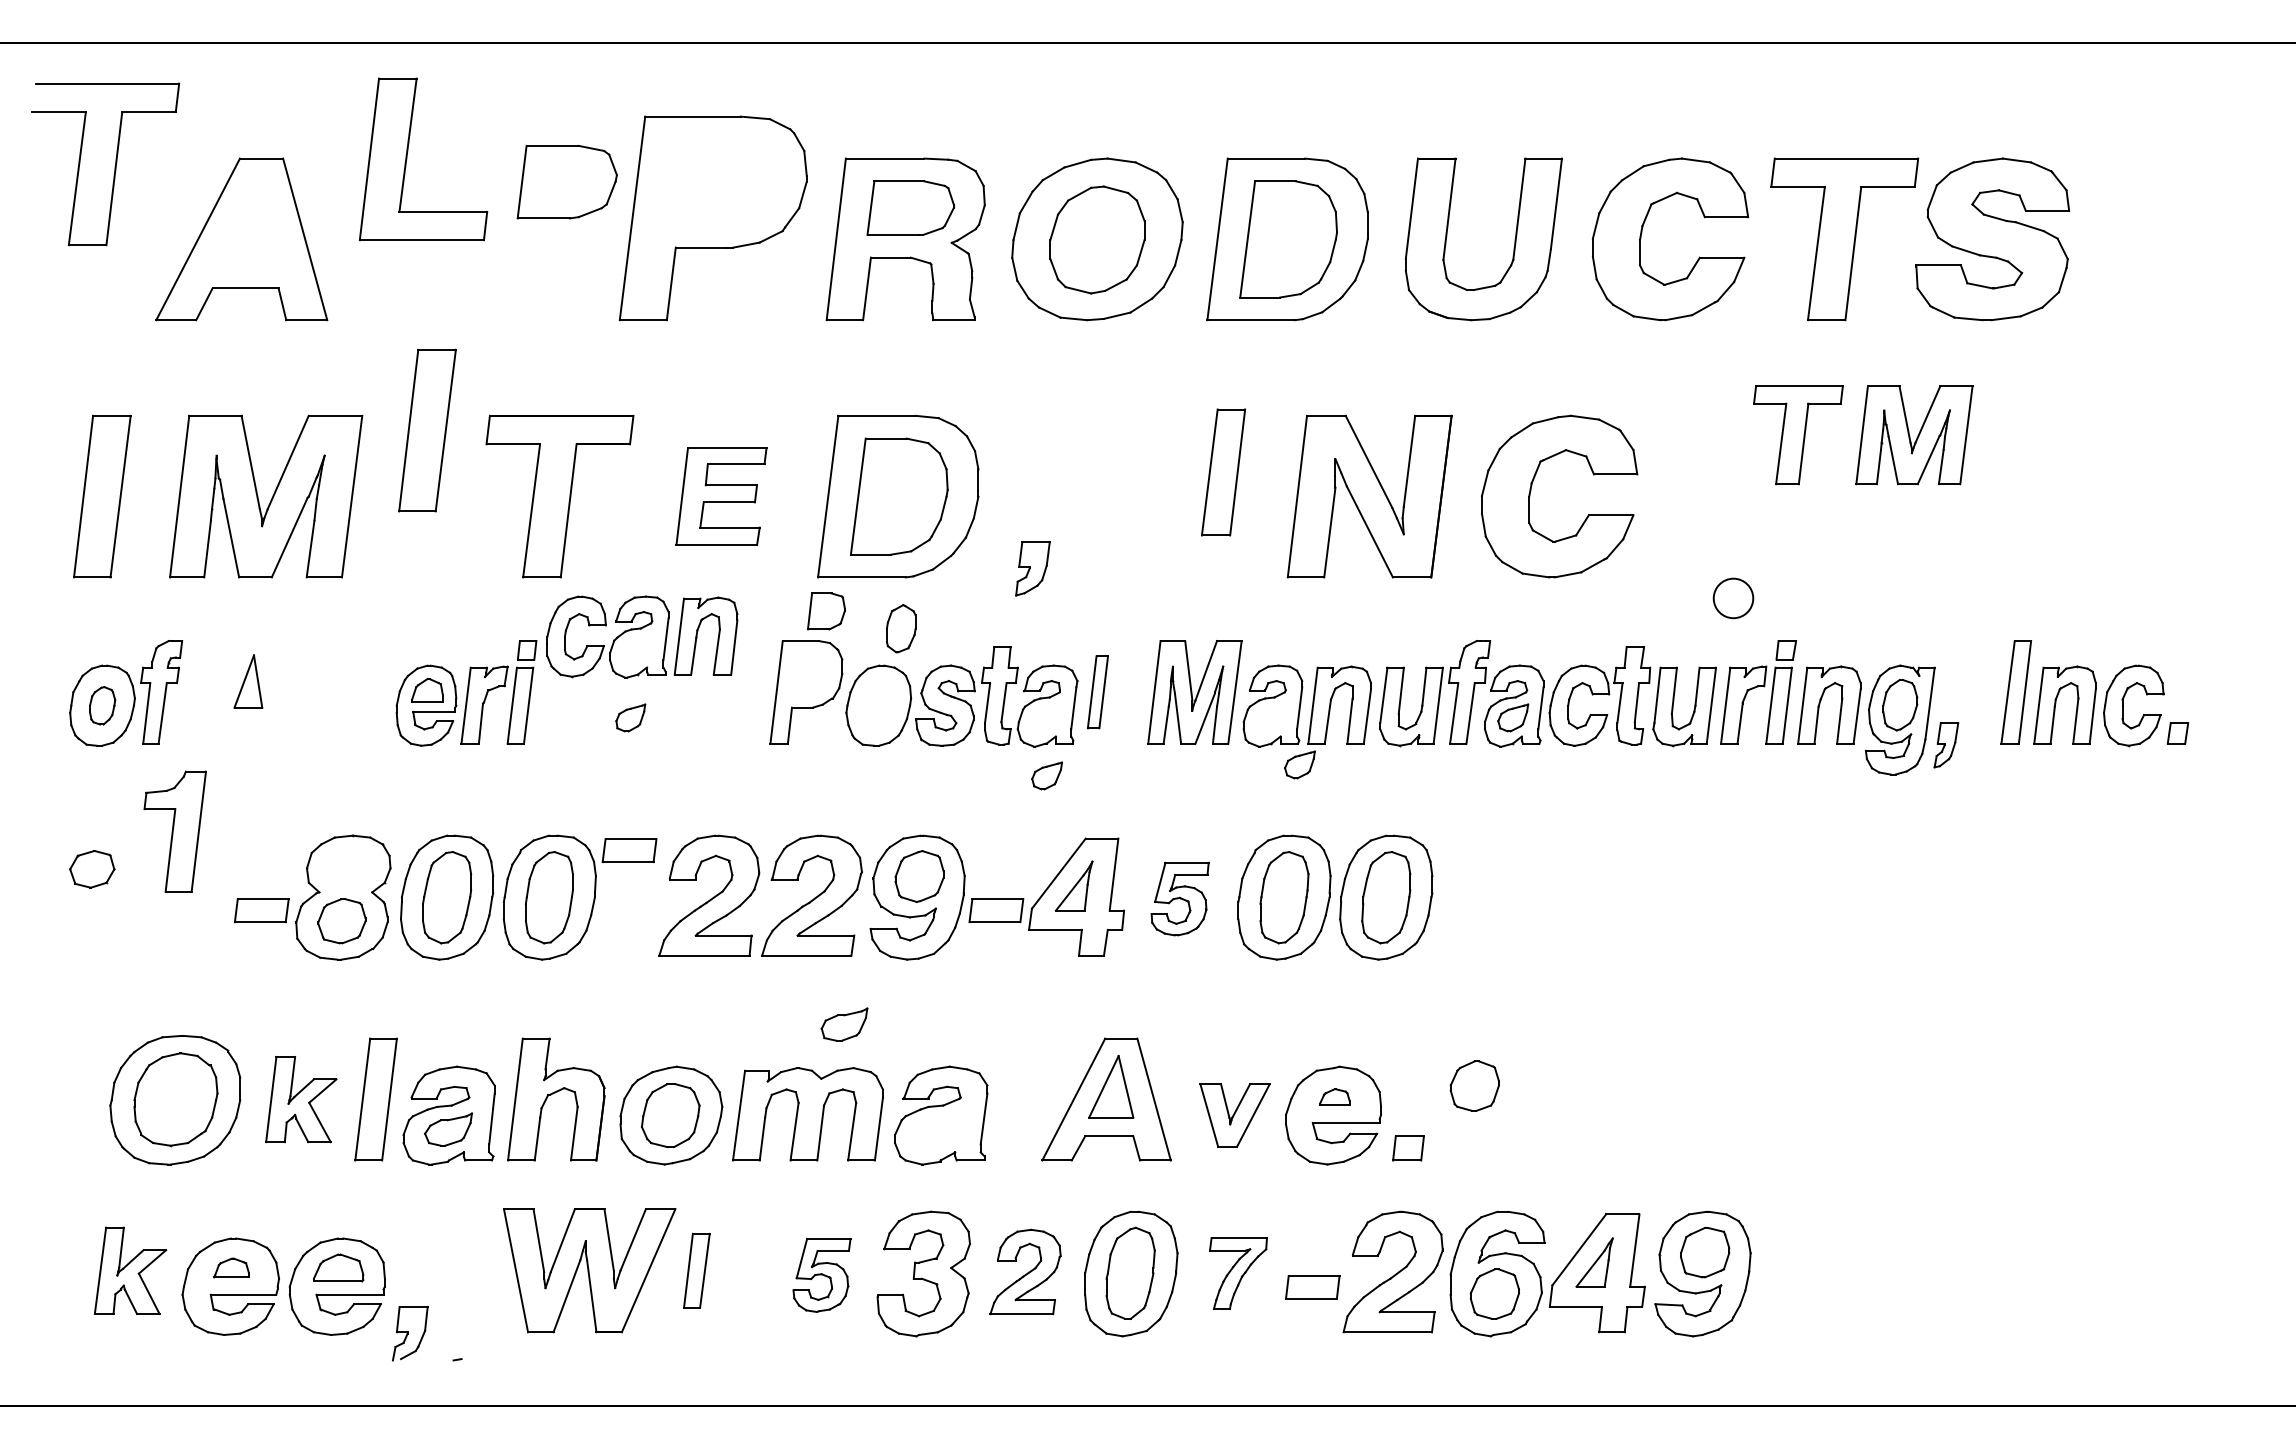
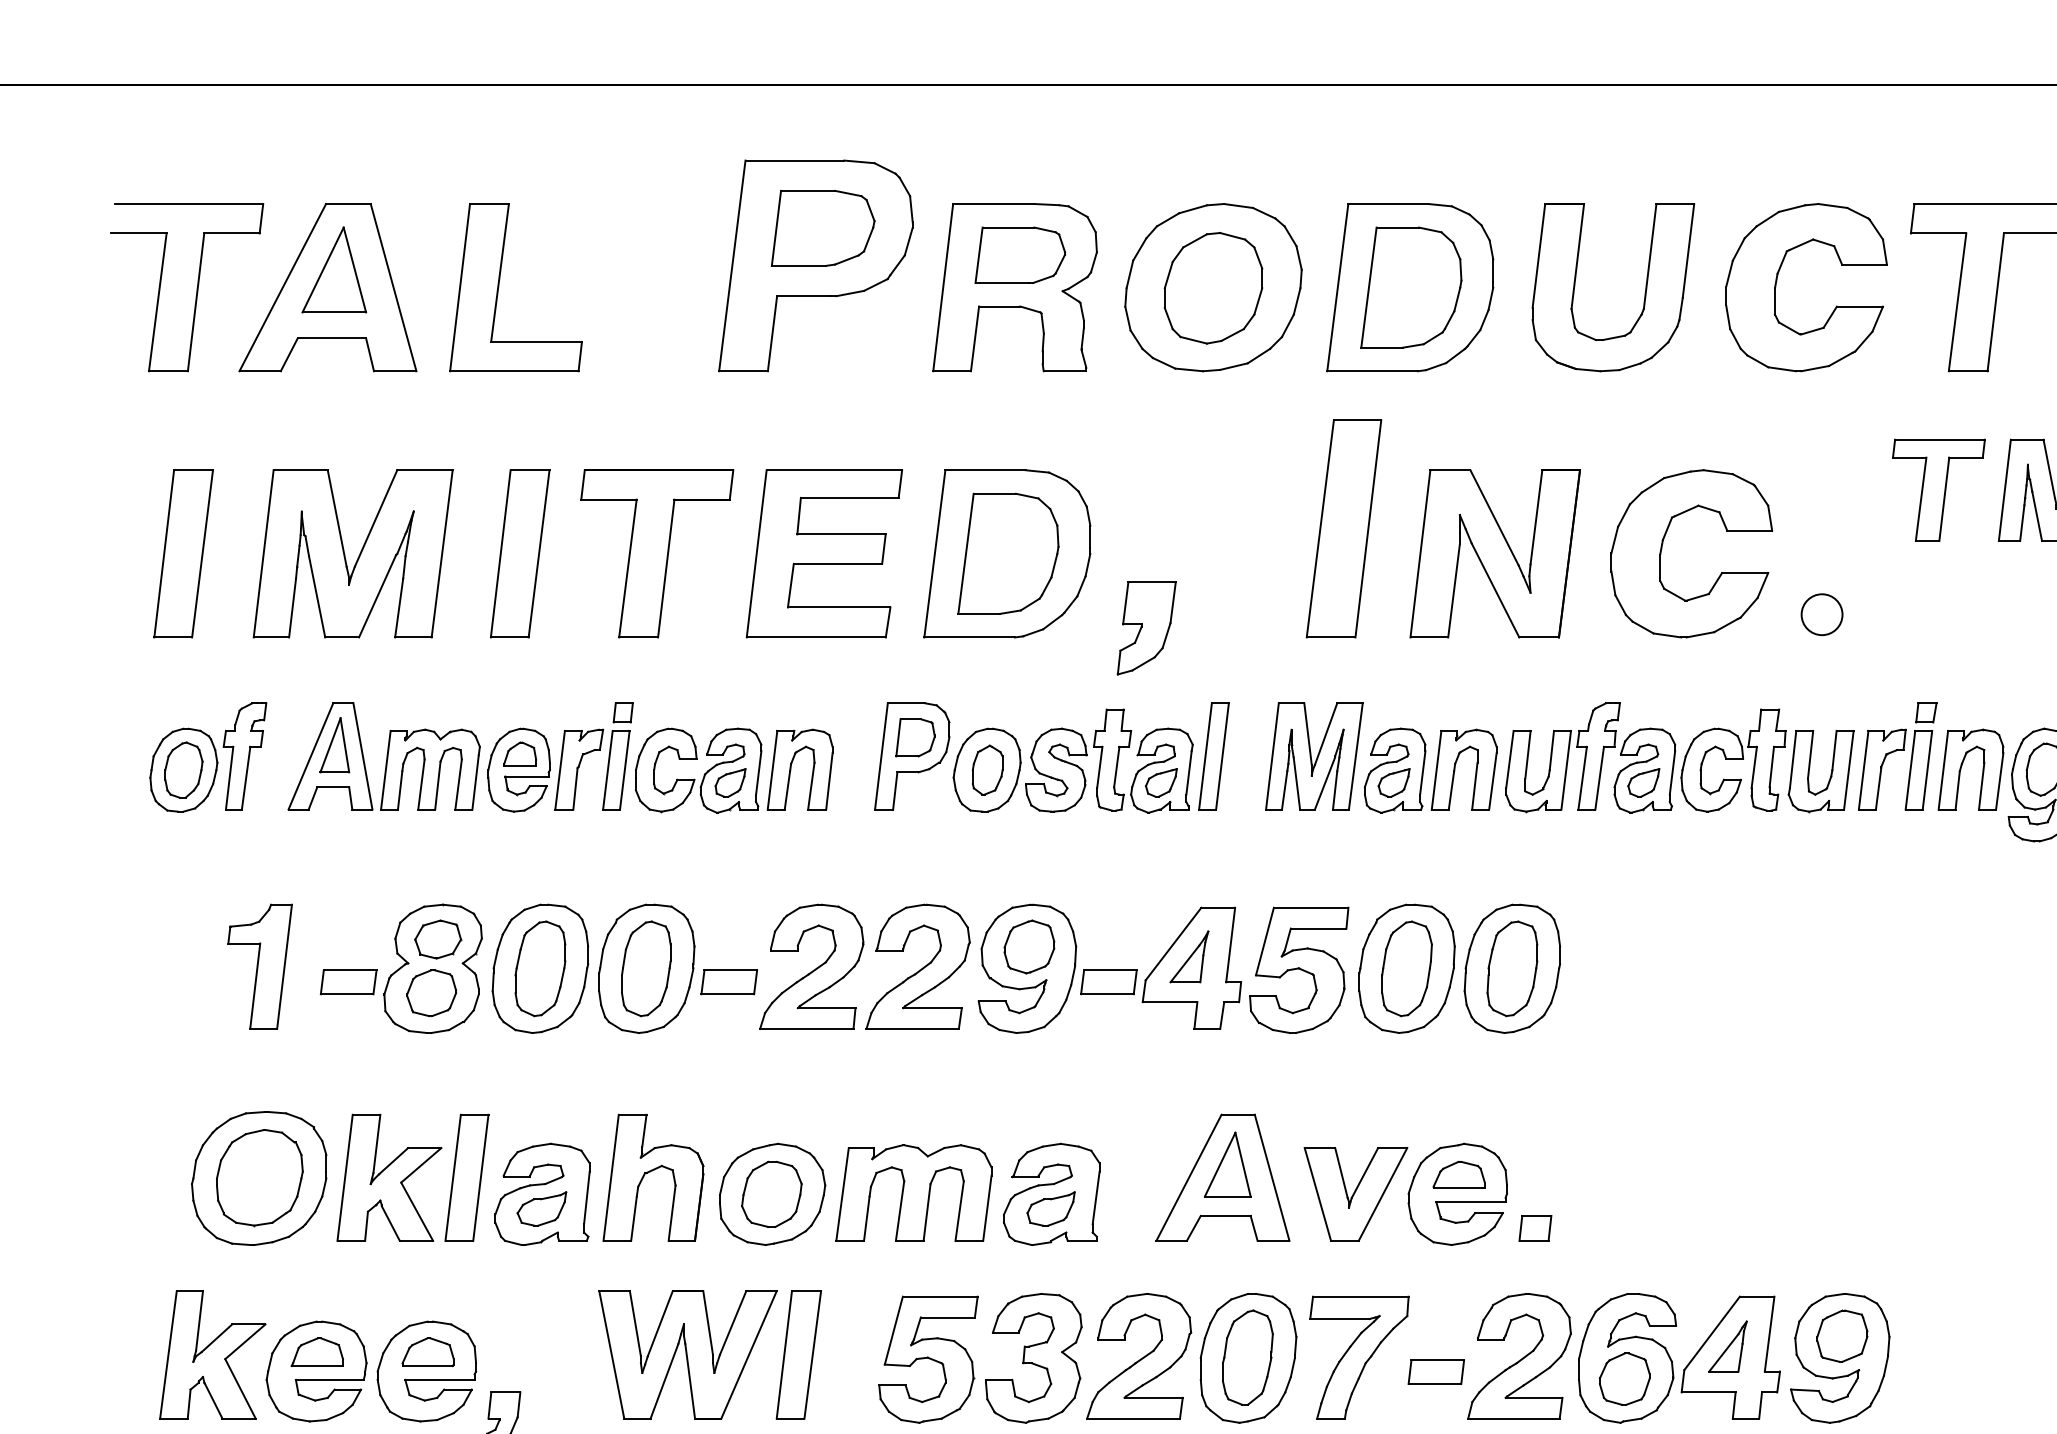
part: (407, 159) -> (499, 287), moved
part: (114, 166) -> (196, 289), moved
part: (566, 181) -> (822, 227), moved
part: (247, 222) -> (333, 270), added
part: (427, 430) -> (520, 553), moved
part: (1223, 472) -> (1343, 528), size x1.67
part: (721, 496) -> (824, 553), size x1.67
part: (1032, 568) -> (1146, 628), size x1.67
circle: (1733, 598) -> (1822, 614), moved
part: (826, 611) -> (915, 737), moved
part: (900, 628) -> (986, 769), moved
part: (642, 636) -> (734, 769), moved
part: (295, 692) -> (383, 756), added
part: (1097, 692) -> (1213, 756), size x1.43
part: (102, 705) -> (183, 769), size x1.43
part: (1299, 764) -> (1393, 782), moved
part: (1046, 775) -> (1160, 782), moved
part: (174, 831) -> (259, 966), moved
part: (629, 850) -> (729, 982), moved
part: (92, 869) -> (438, 939), moved
part: (1179, 898) -> (1298, 969), size x1.67
part: (844, 1024) -> (1051, 1208), moved
part: (1474, 1085) -> (1603, 1163), removed
part: (1334, 1096) -> (1458, 1174), size x1.67
part: (301, 1099) -> (389, 1177), size x1.43
part: (1234, 1115) -> (1355, 1194), size x1.43
part: (231, 1267) -> (317, 1351), size x1.43
part: (130, 1270) -> (212, 1354), size x1.43
part: (696, 1270) -> (798, 1354), size x1.67
part: (1025, 1271) -> (1139, 1355), size x1.43
part: (1238, 1273) -> (1359, 1357), size x1.67
part: (821, 1275) -> (927, 1359), size x1.67

